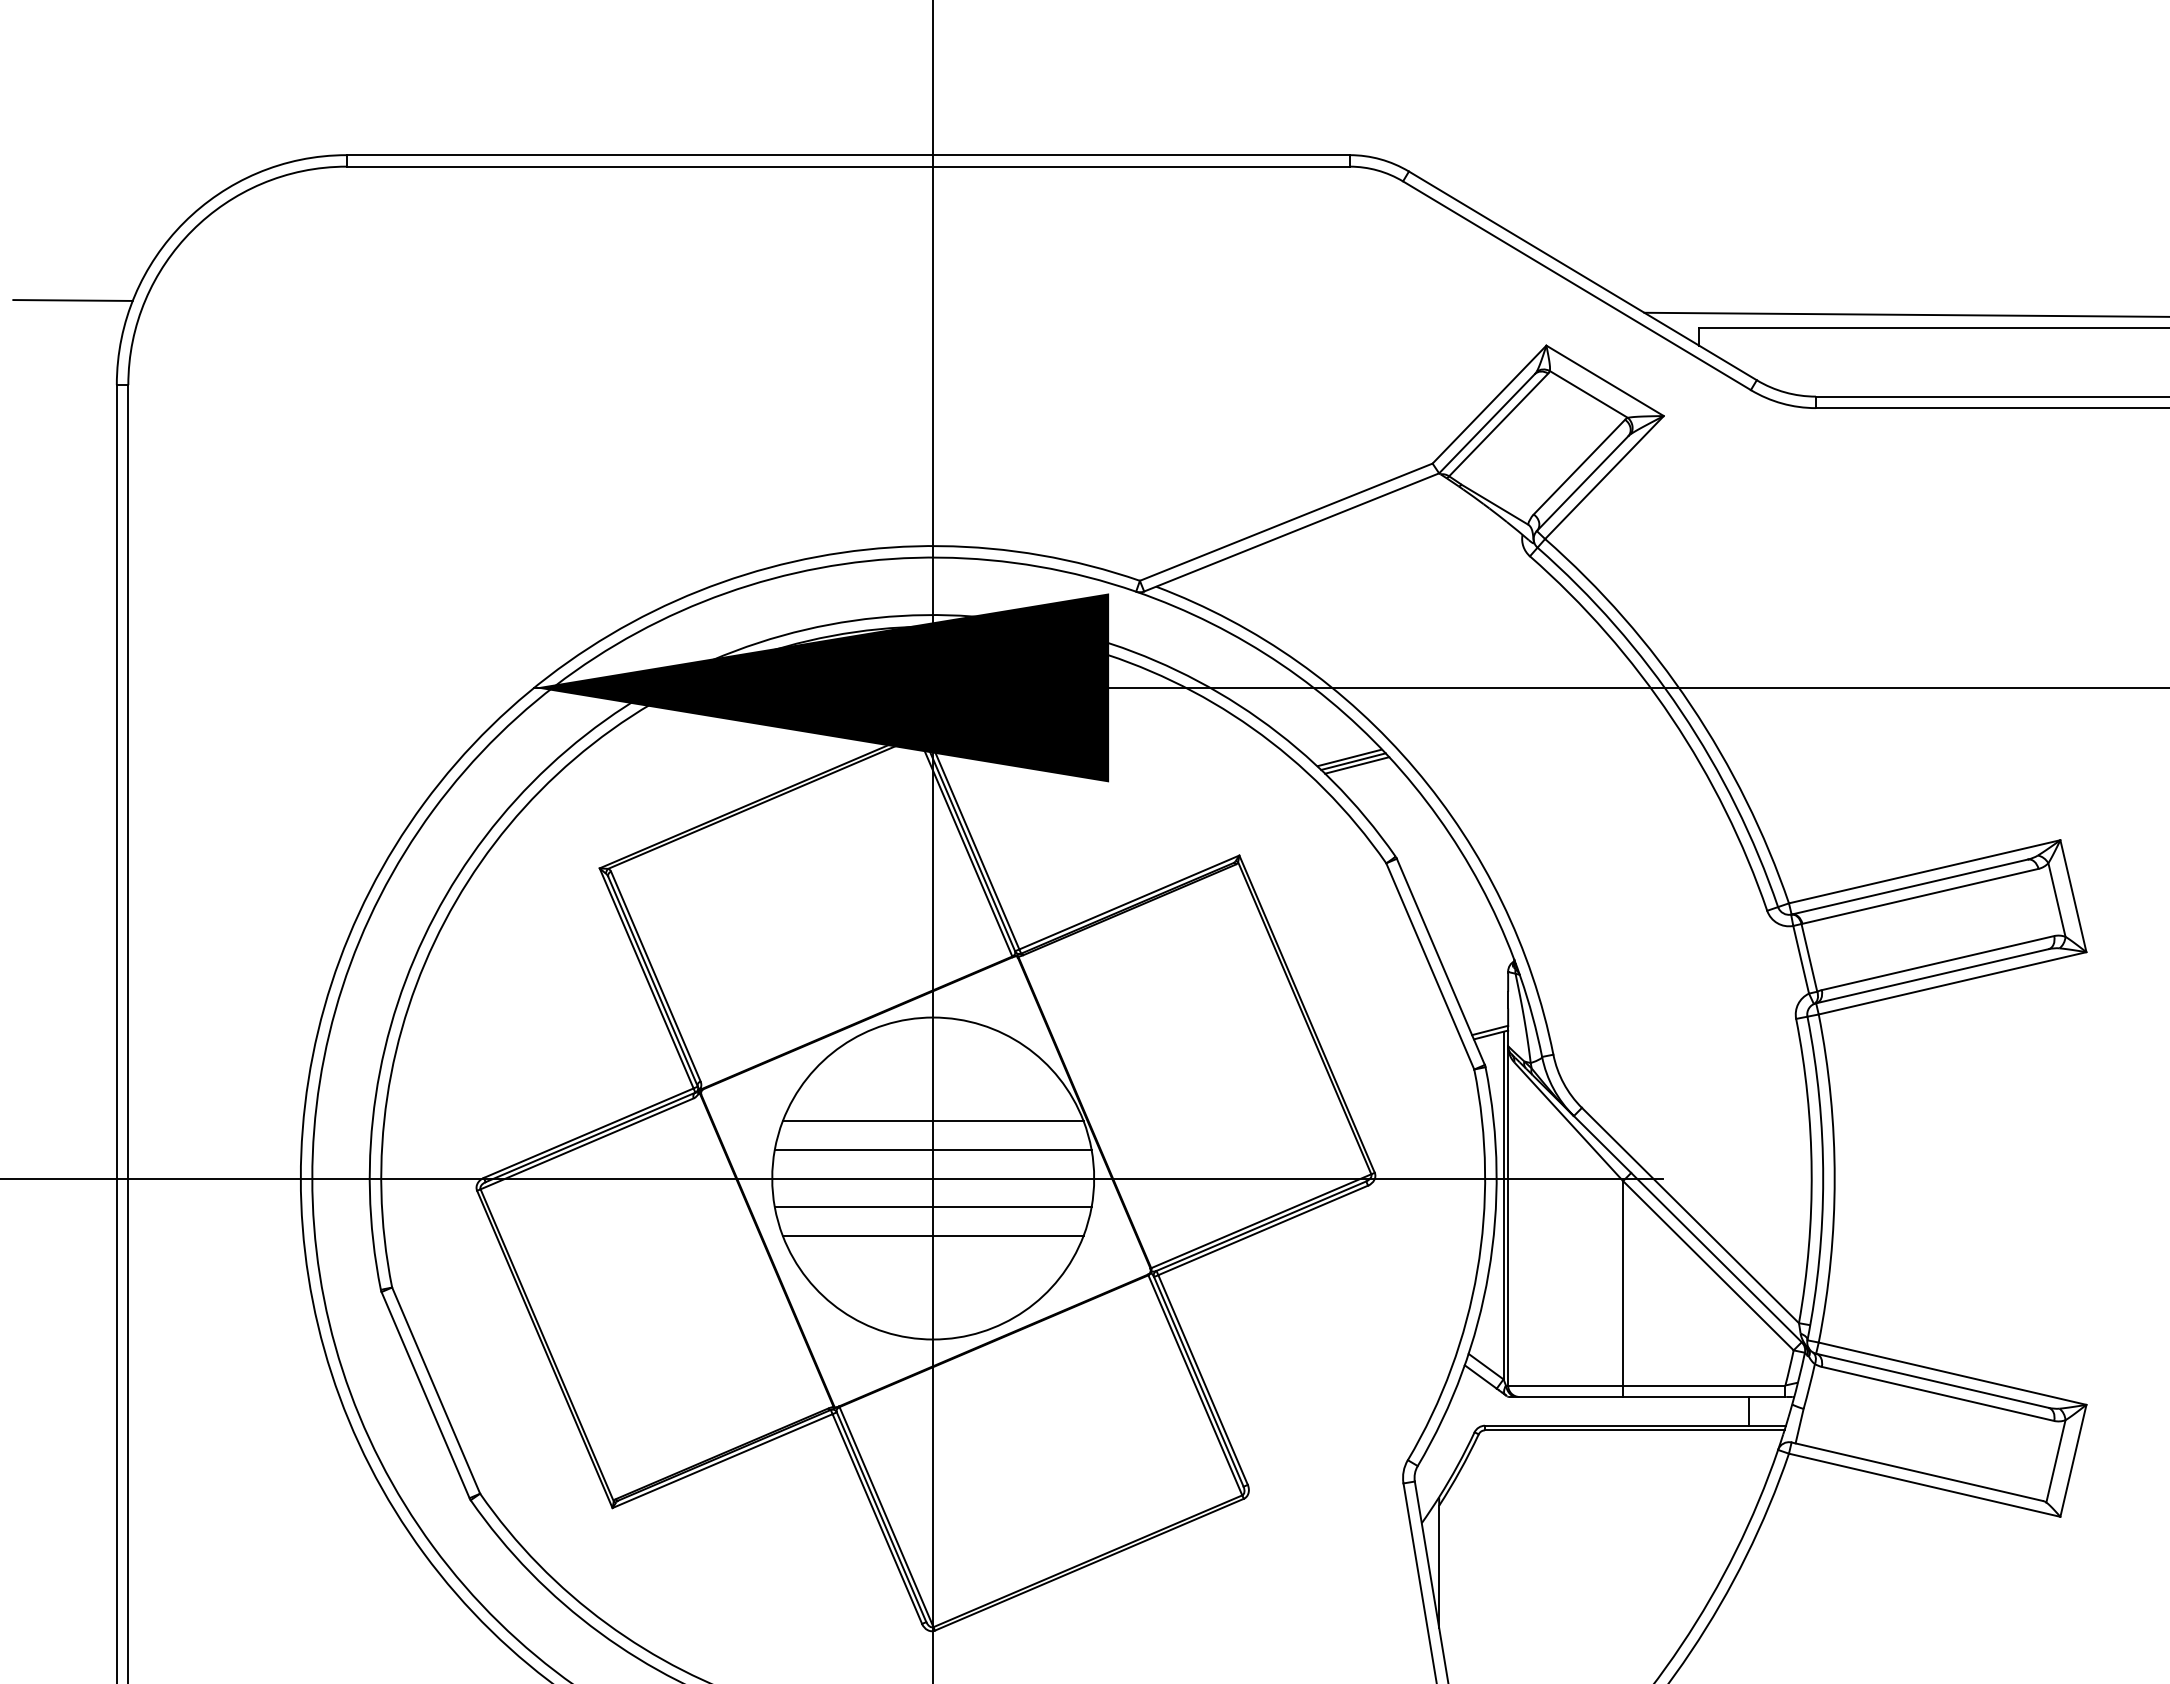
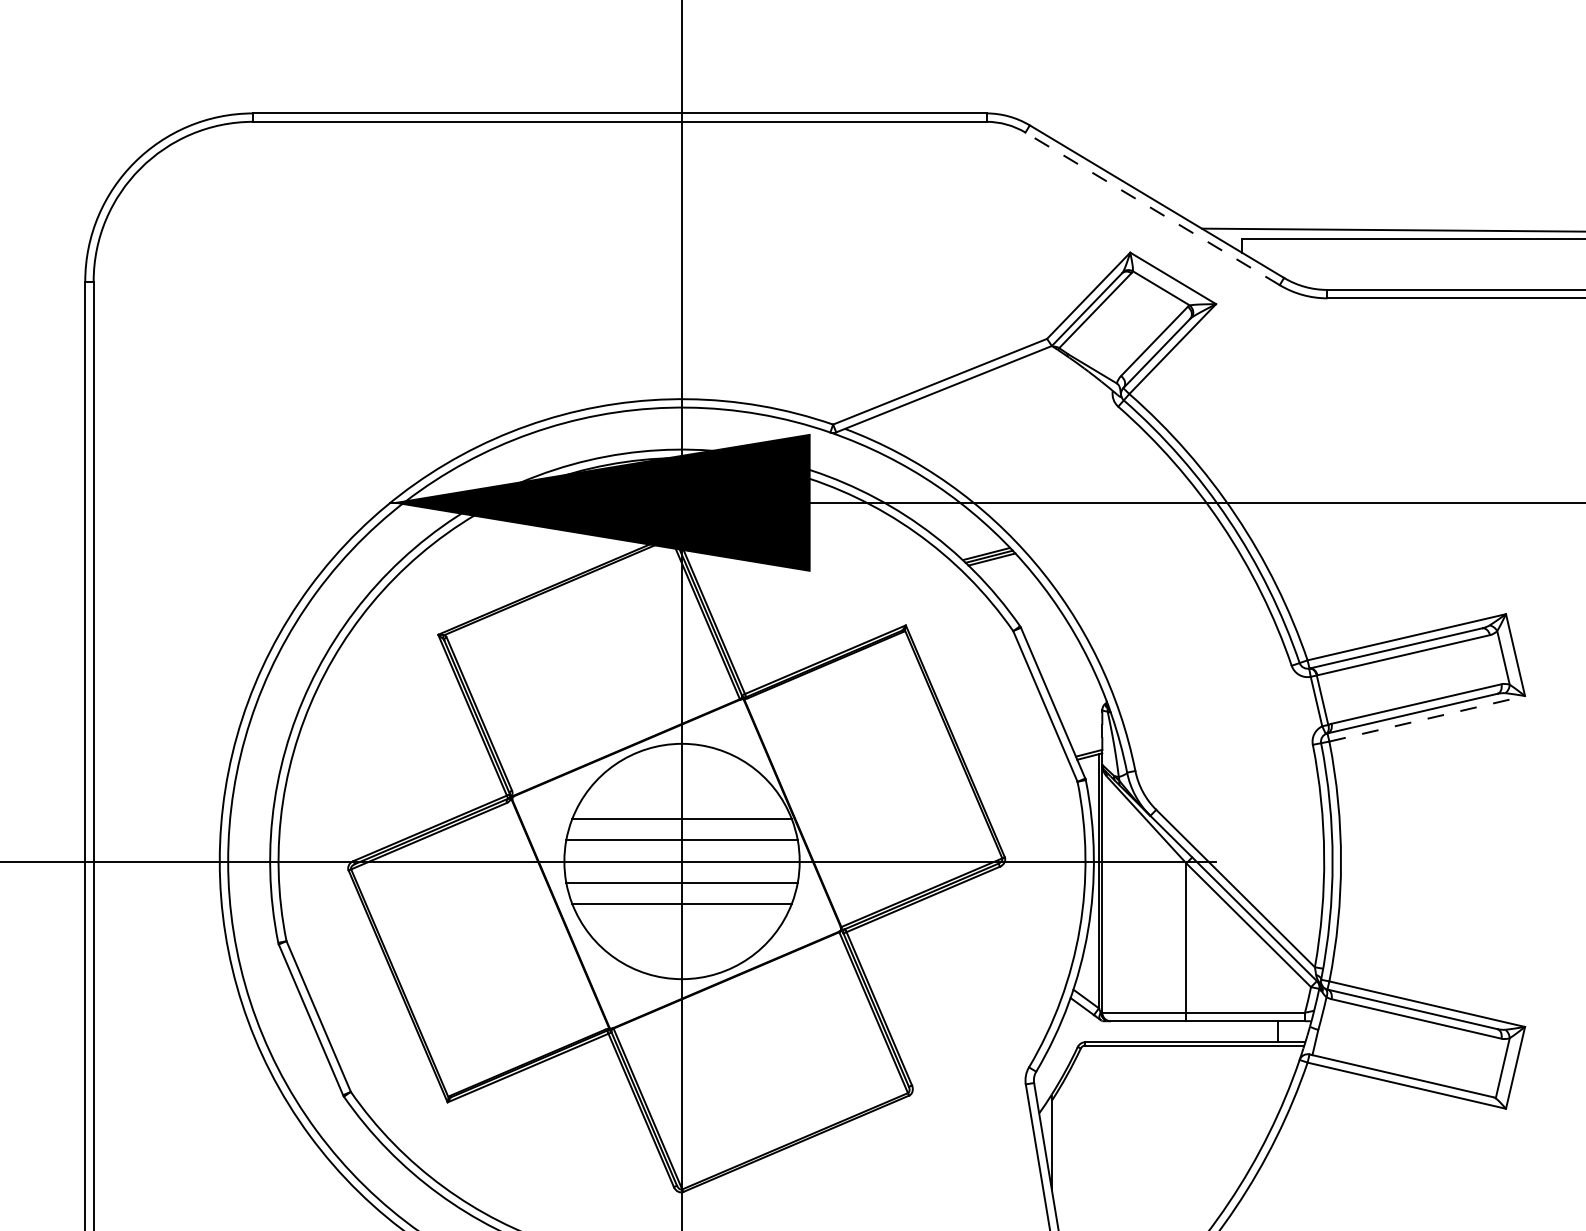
line: (1576, 285) -> (1152, 208), solid -> dashed
line: (72, 300) -> (52, 219), removed
line: (1953, 983) -> (1427, 718), solid -> dashed

